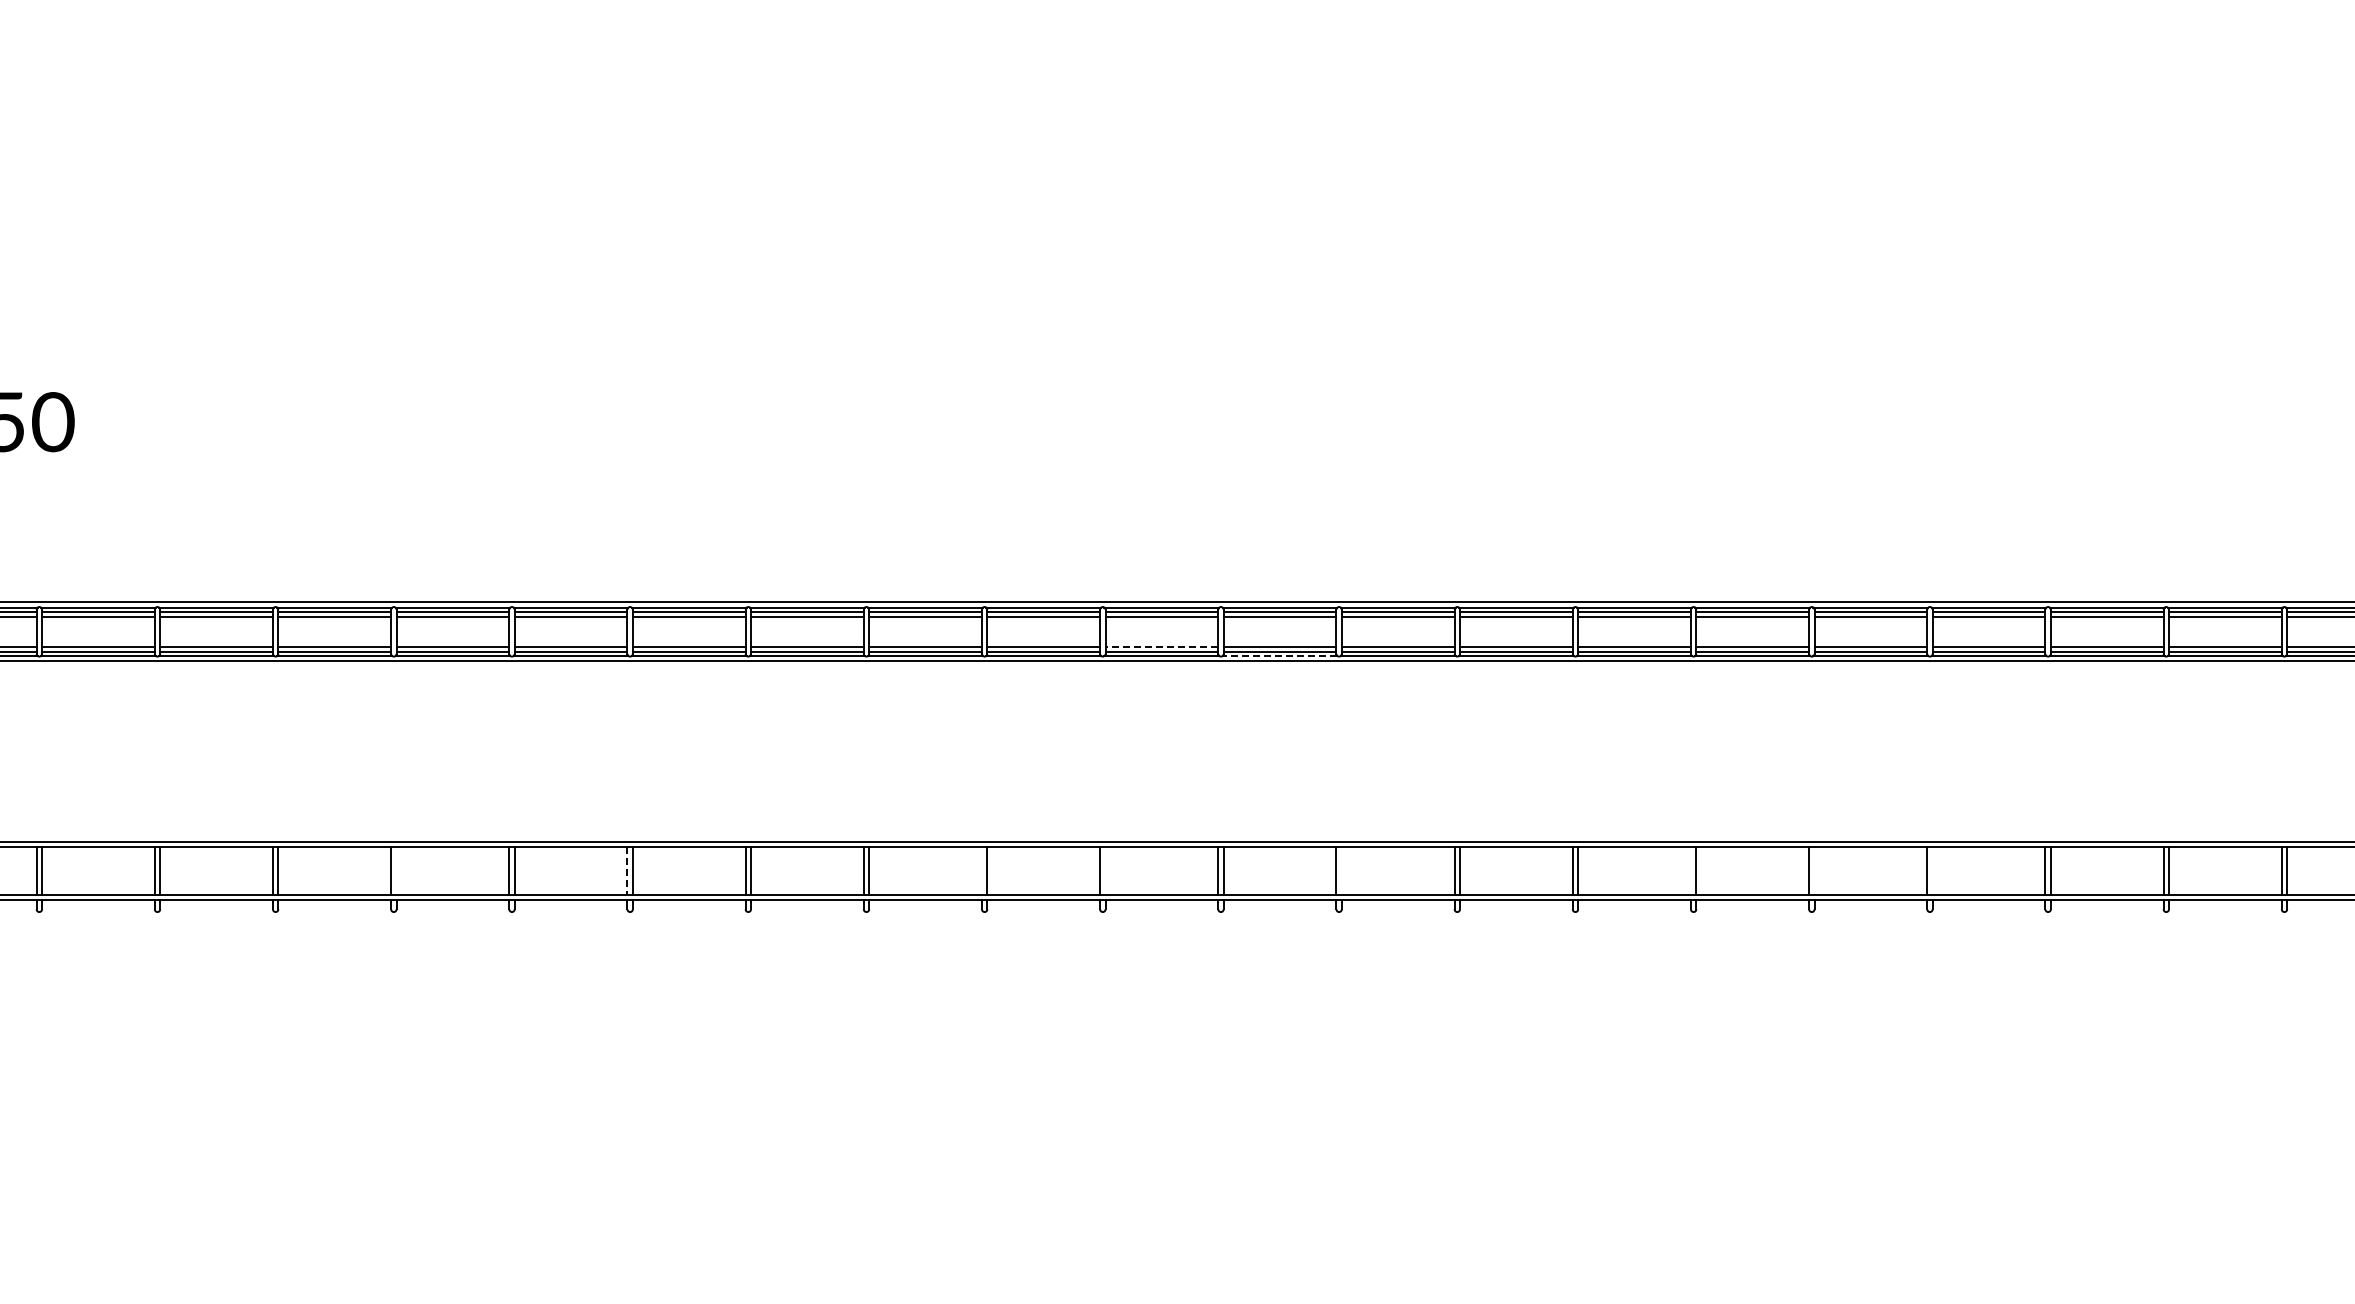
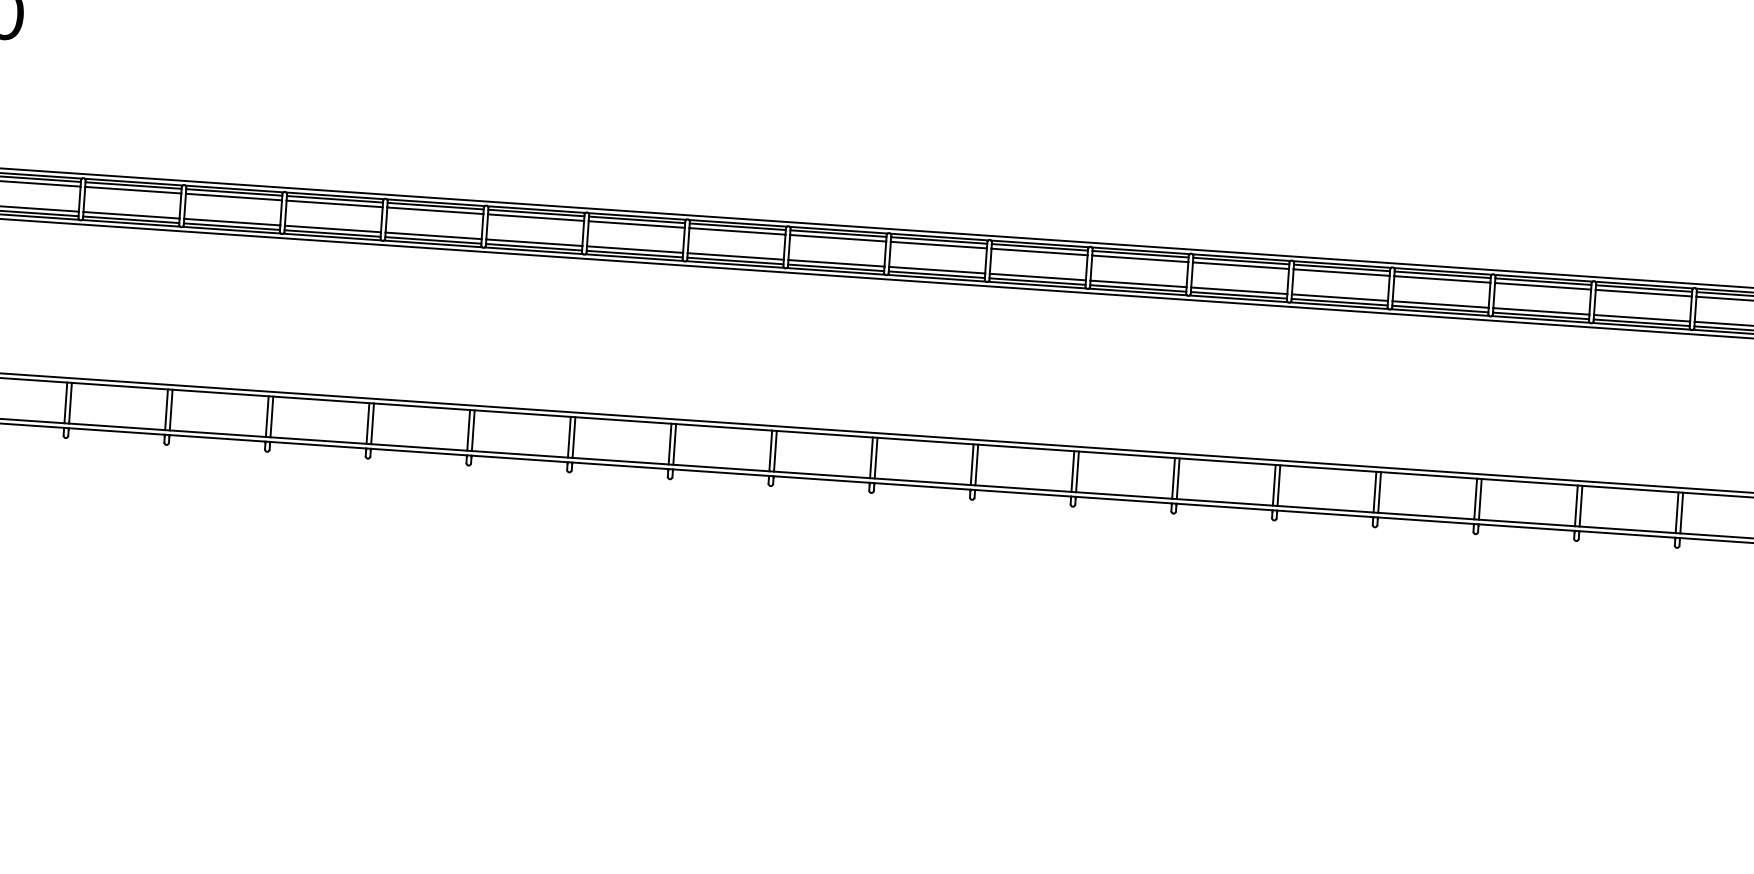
line: (1161, 646) -> (936, 270), dashed -> solid
line: (1279, 656) -> (1036, 285), dashed -> solid
line: (396, 870) -> (271, 416), added
line: (627, 870) -> (468, 429), dashed -> solid
line: (981, 870) -> (770, 450), added
line: (1105, 870) -> (876, 457), added
line: (1341, 870) -> (1077, 471), added
line: (1690, 870) -> (1374, 491), added
line: (1814, 870) -> (1480, 498), added
line: (1932, 870) -> (1580, 505), added

